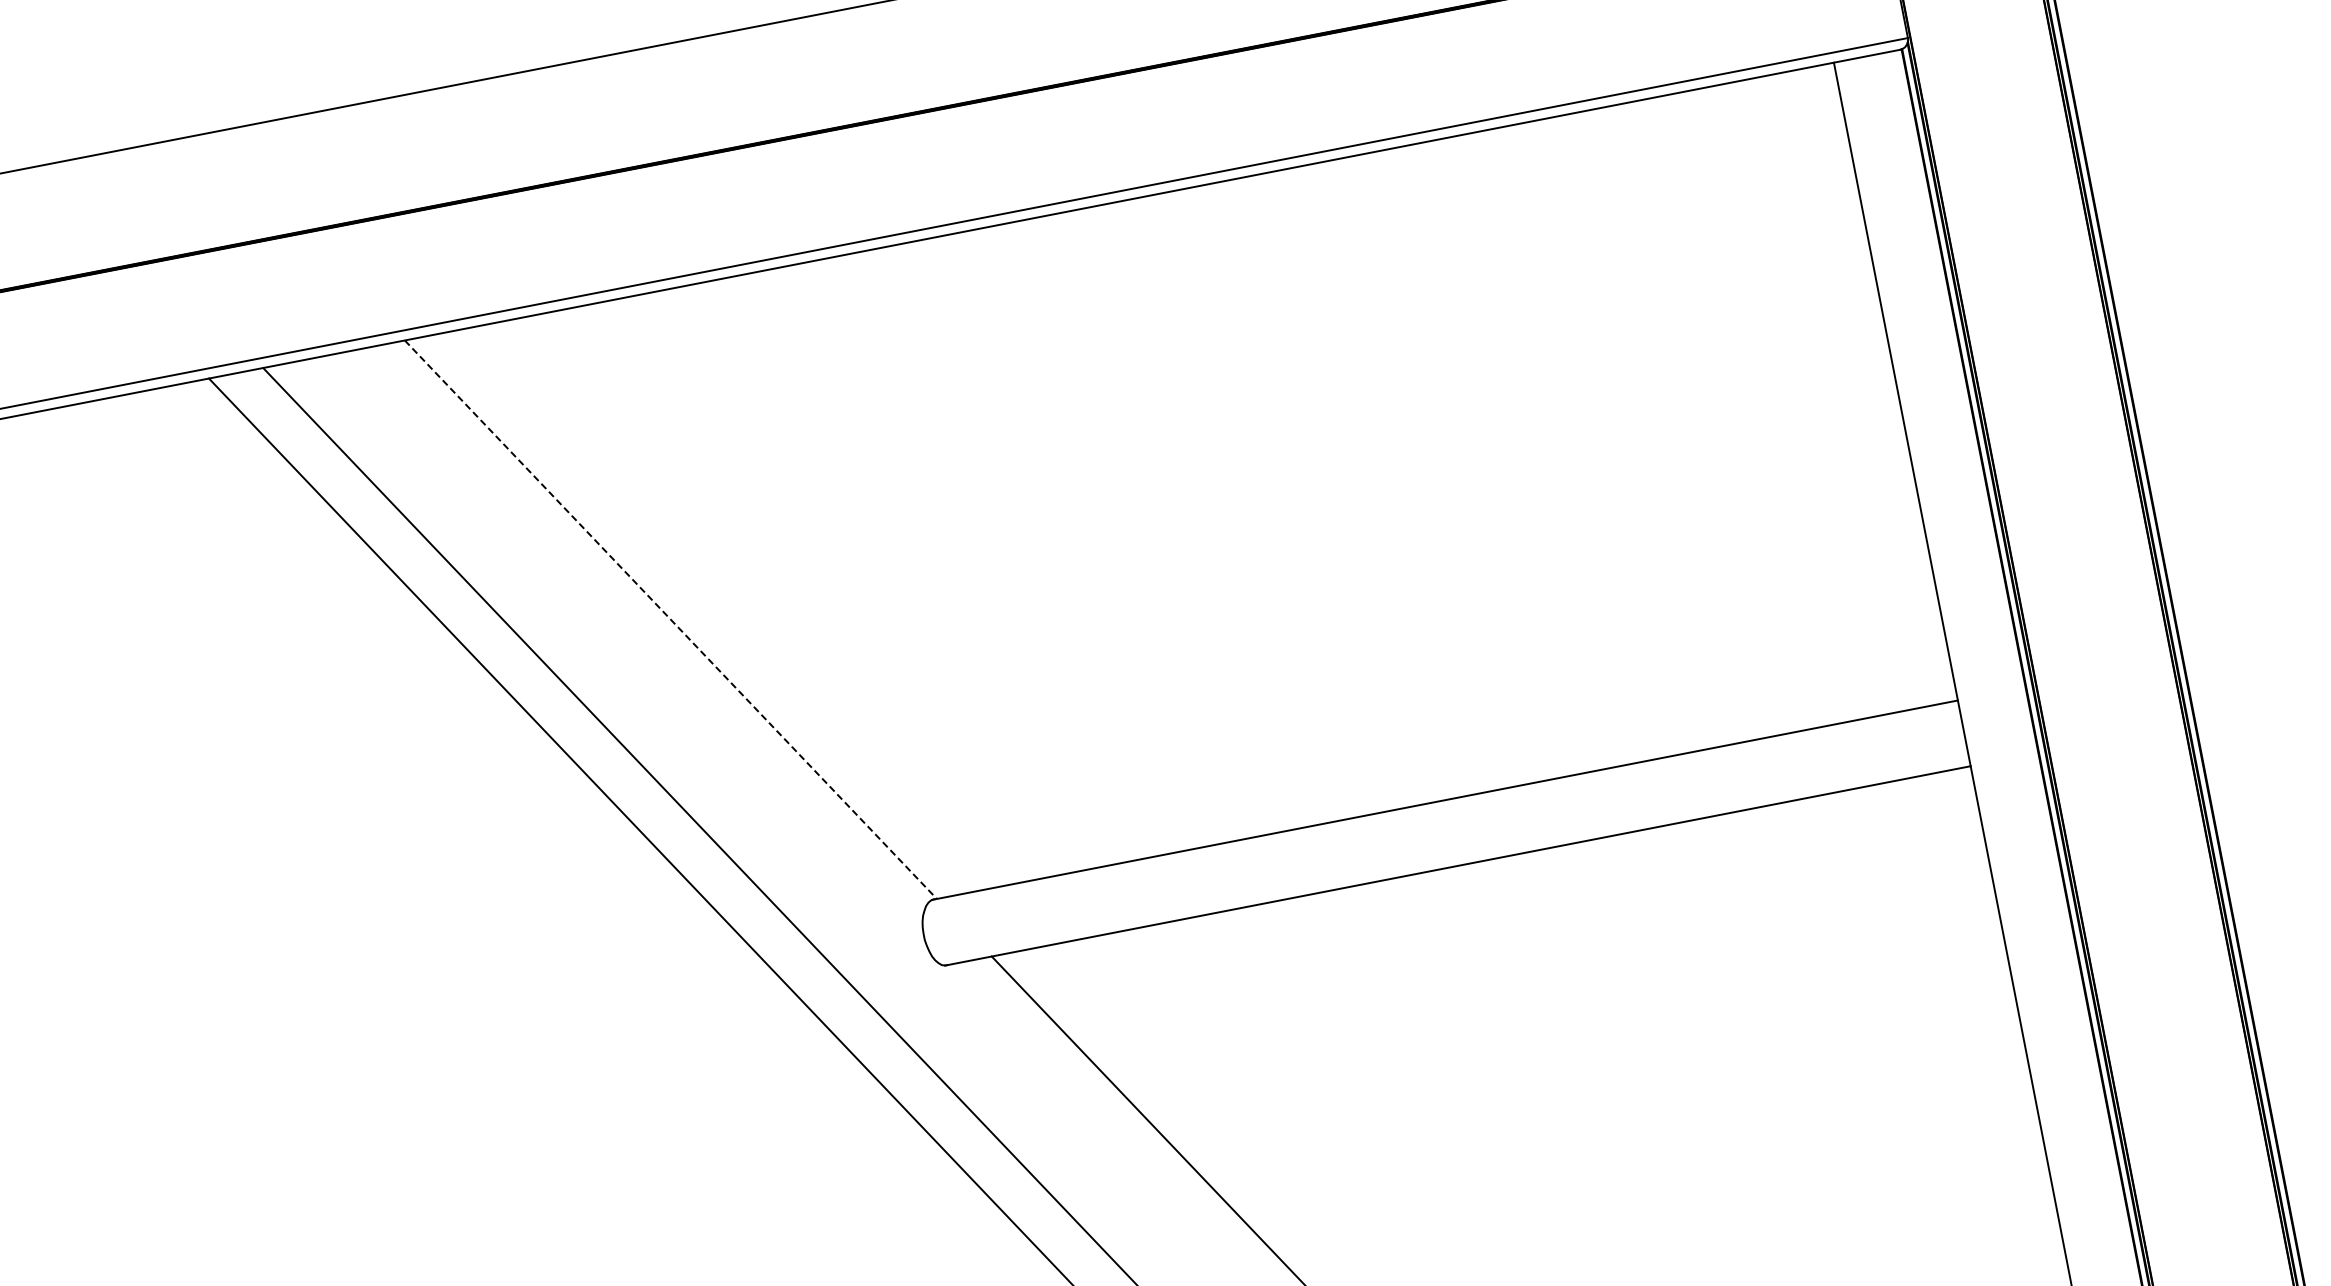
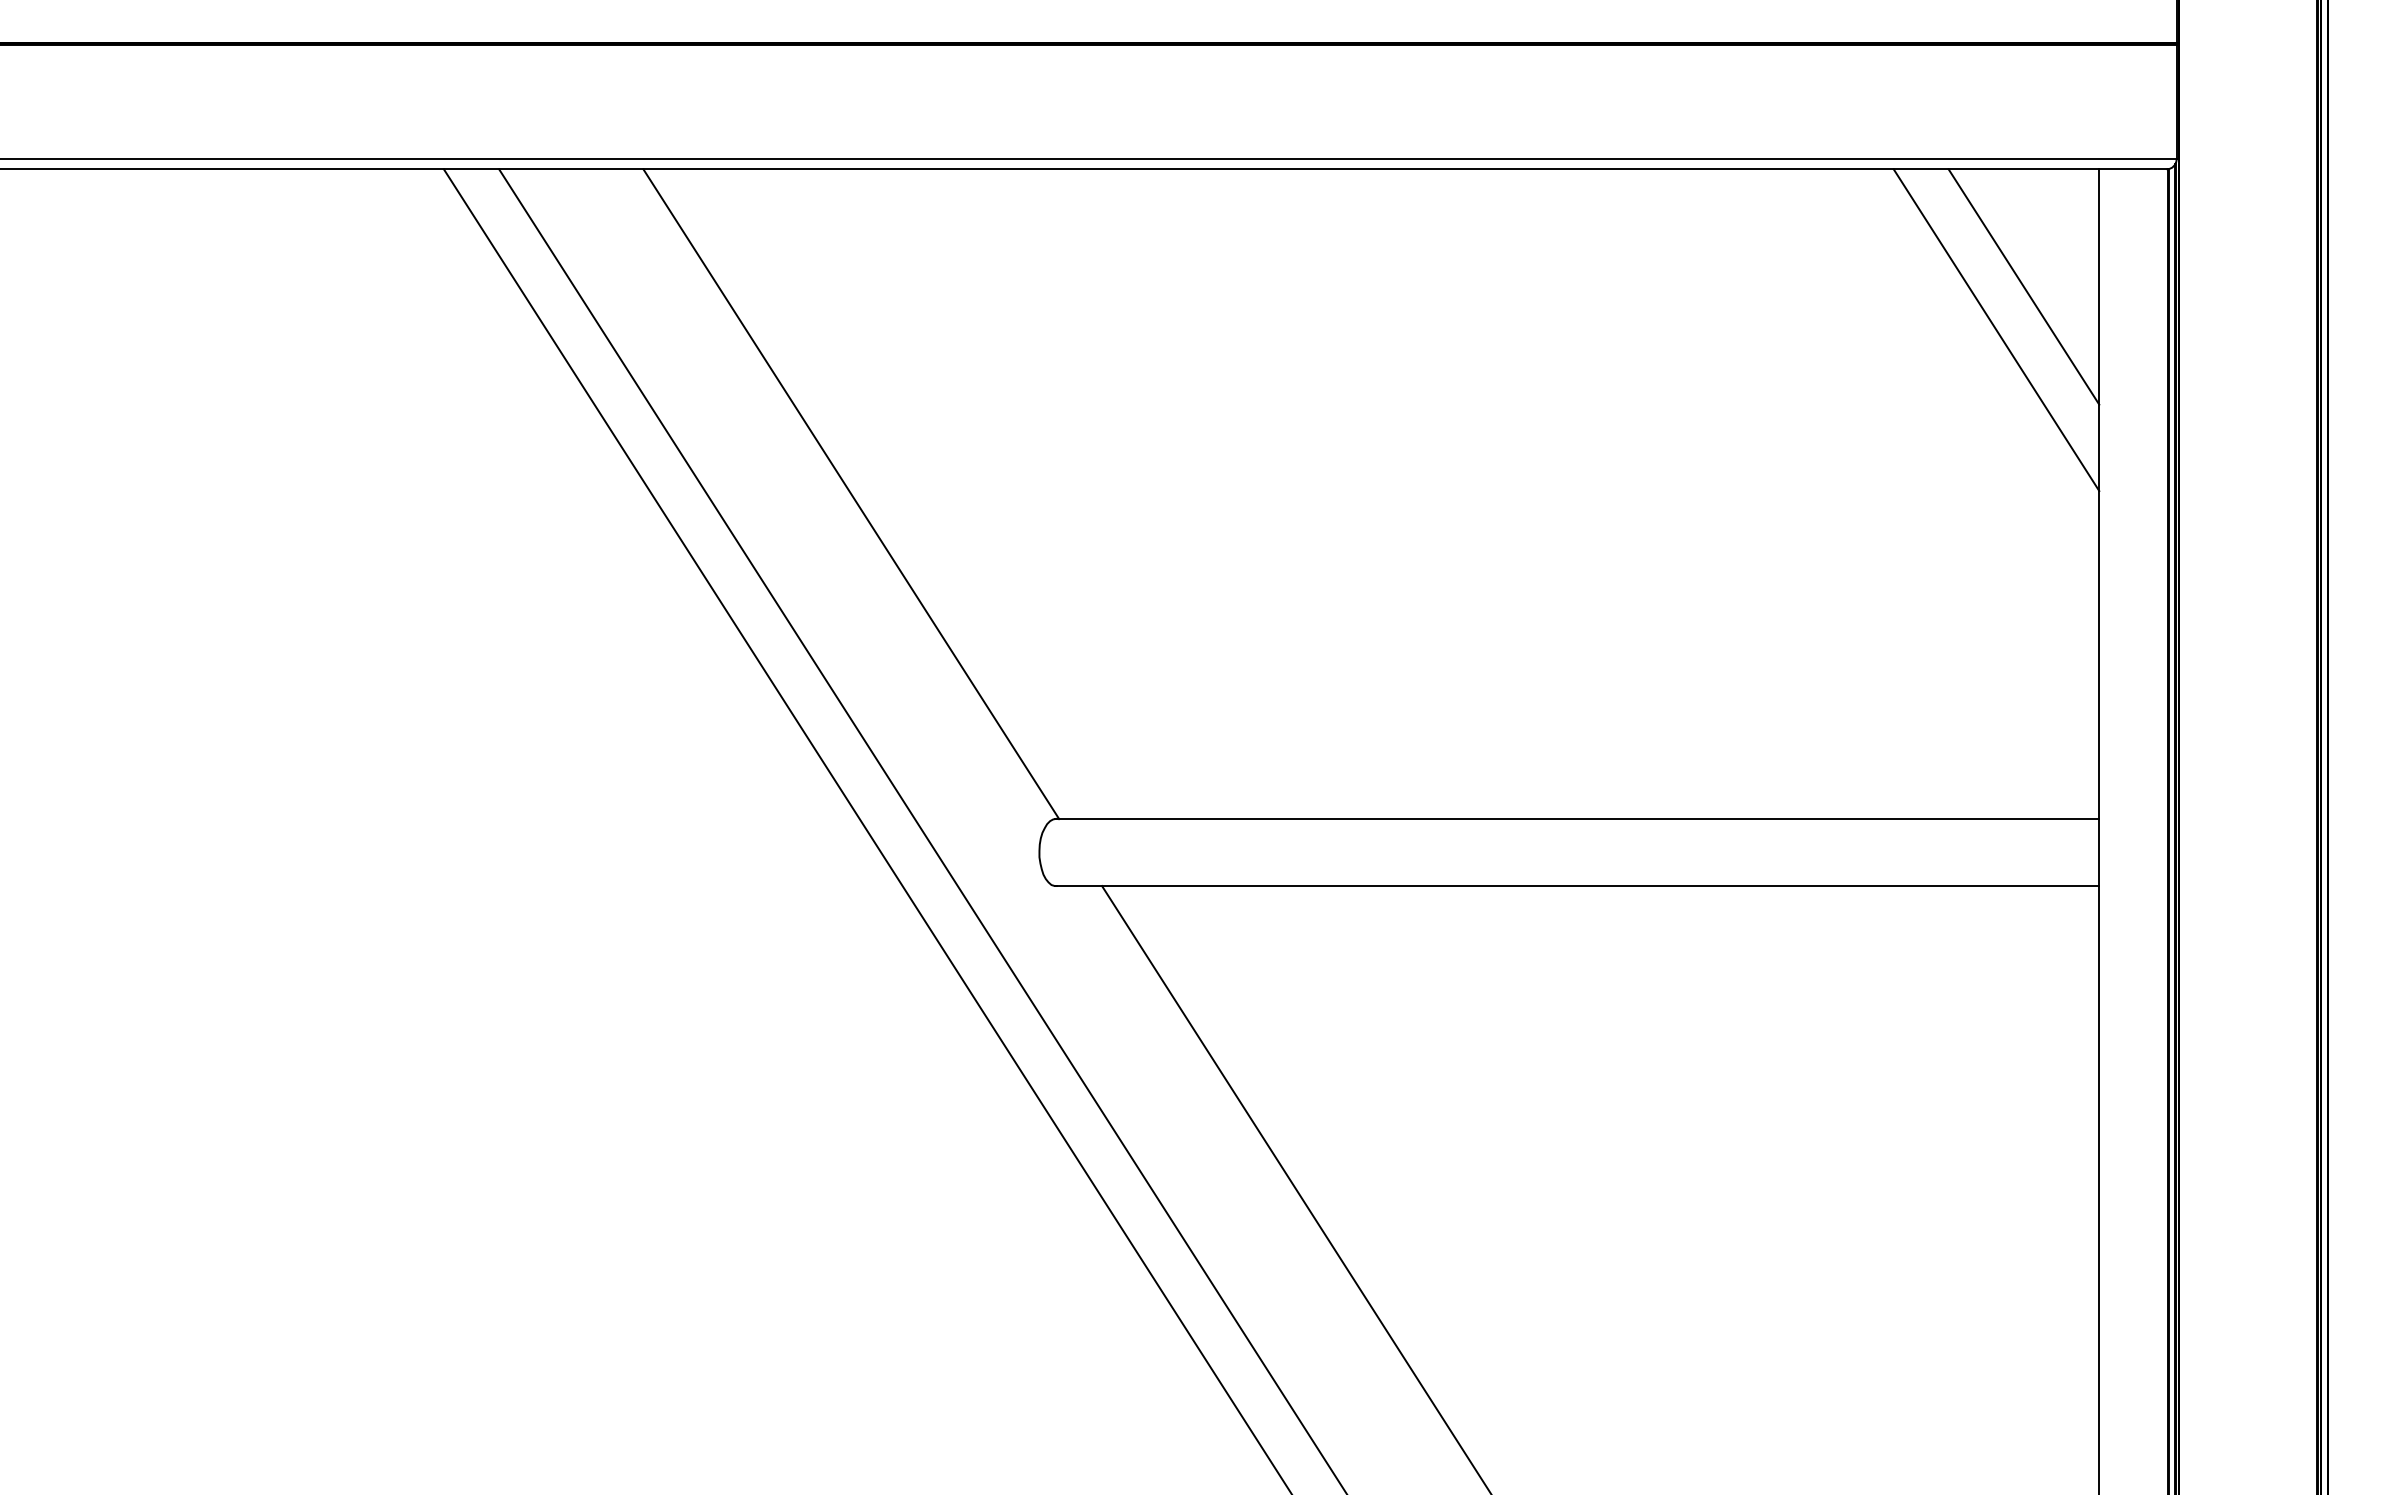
line: (1781, 192) -> (2023, 286), added
line: (1763, 240) -> (1996, 330), added
line: (671, 619) -> (851, 494), dashed -> solid

